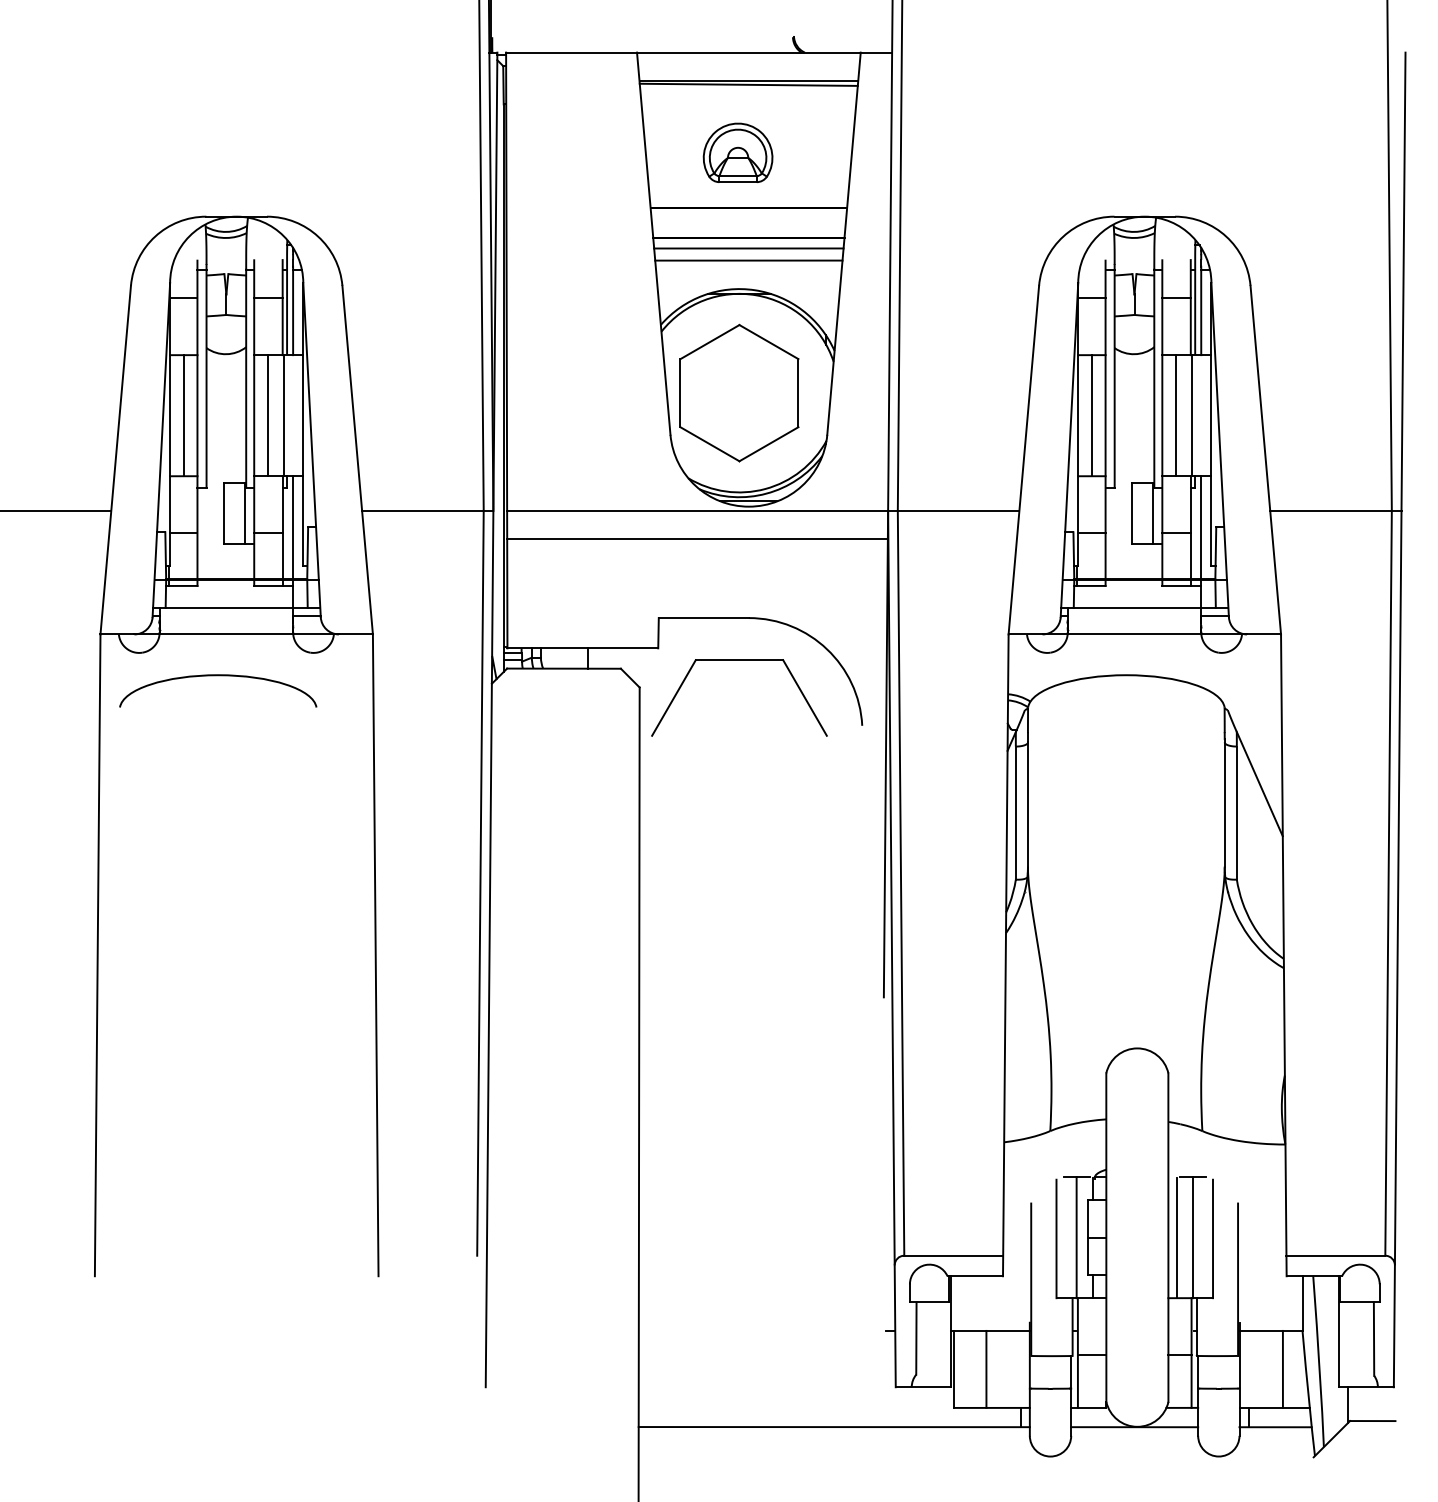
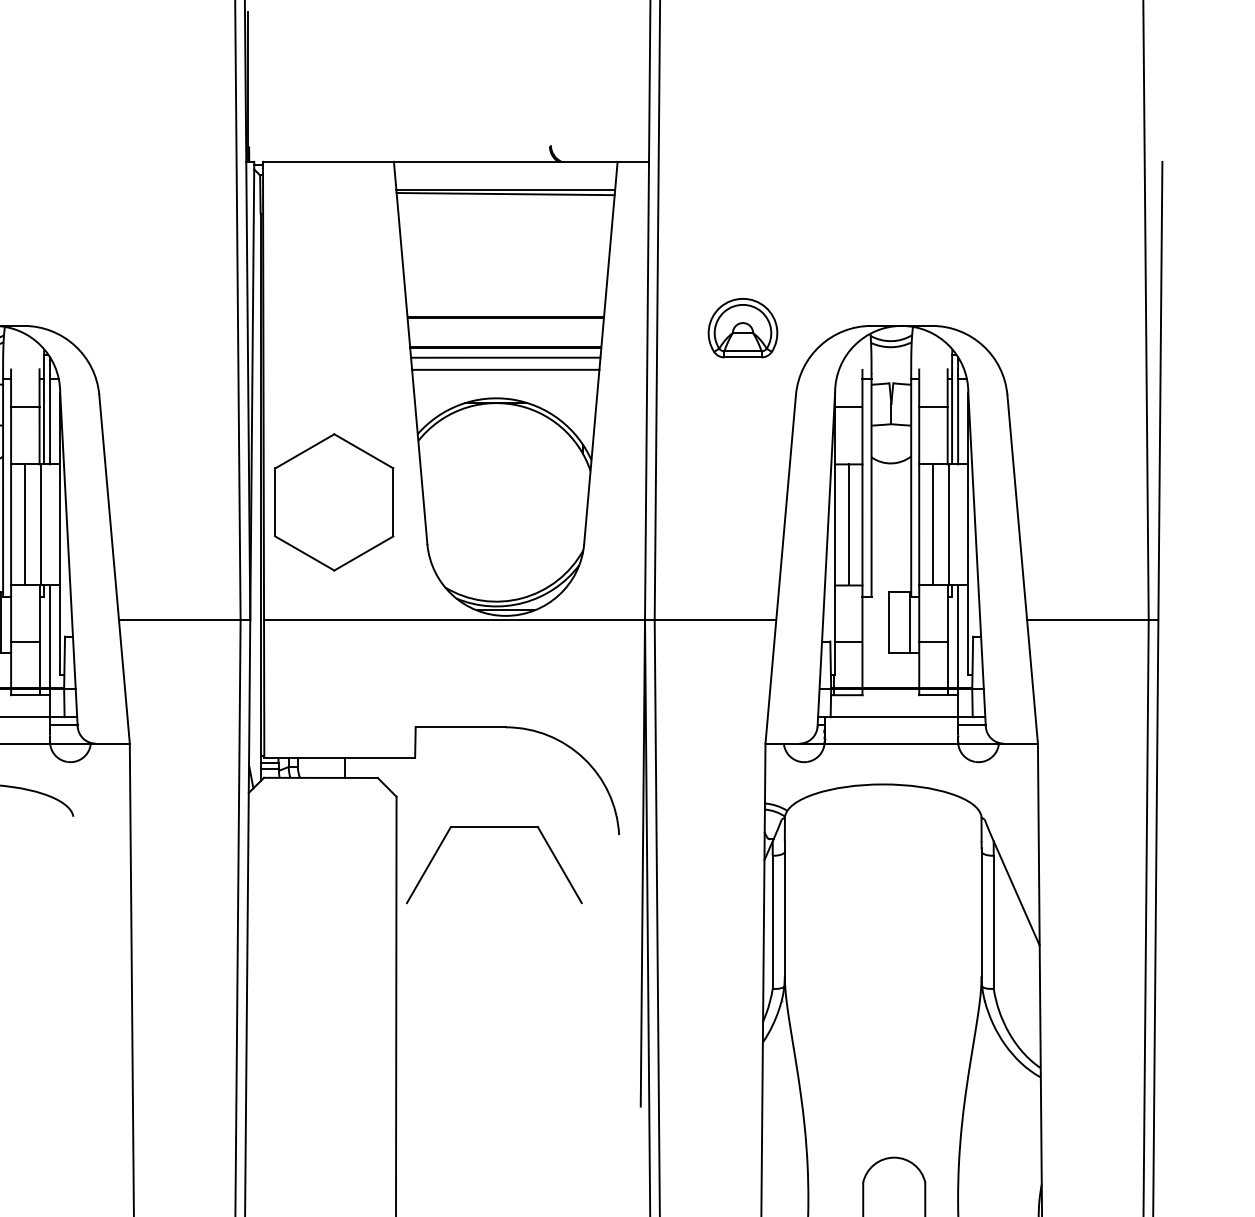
part: (737, 152) -> (742, 327), moved
part: (739, 392) -> (334, 501), moved
line: (697, 539) -> (454, 648), removed
part: (739, 660) -> (494, 827), moved

